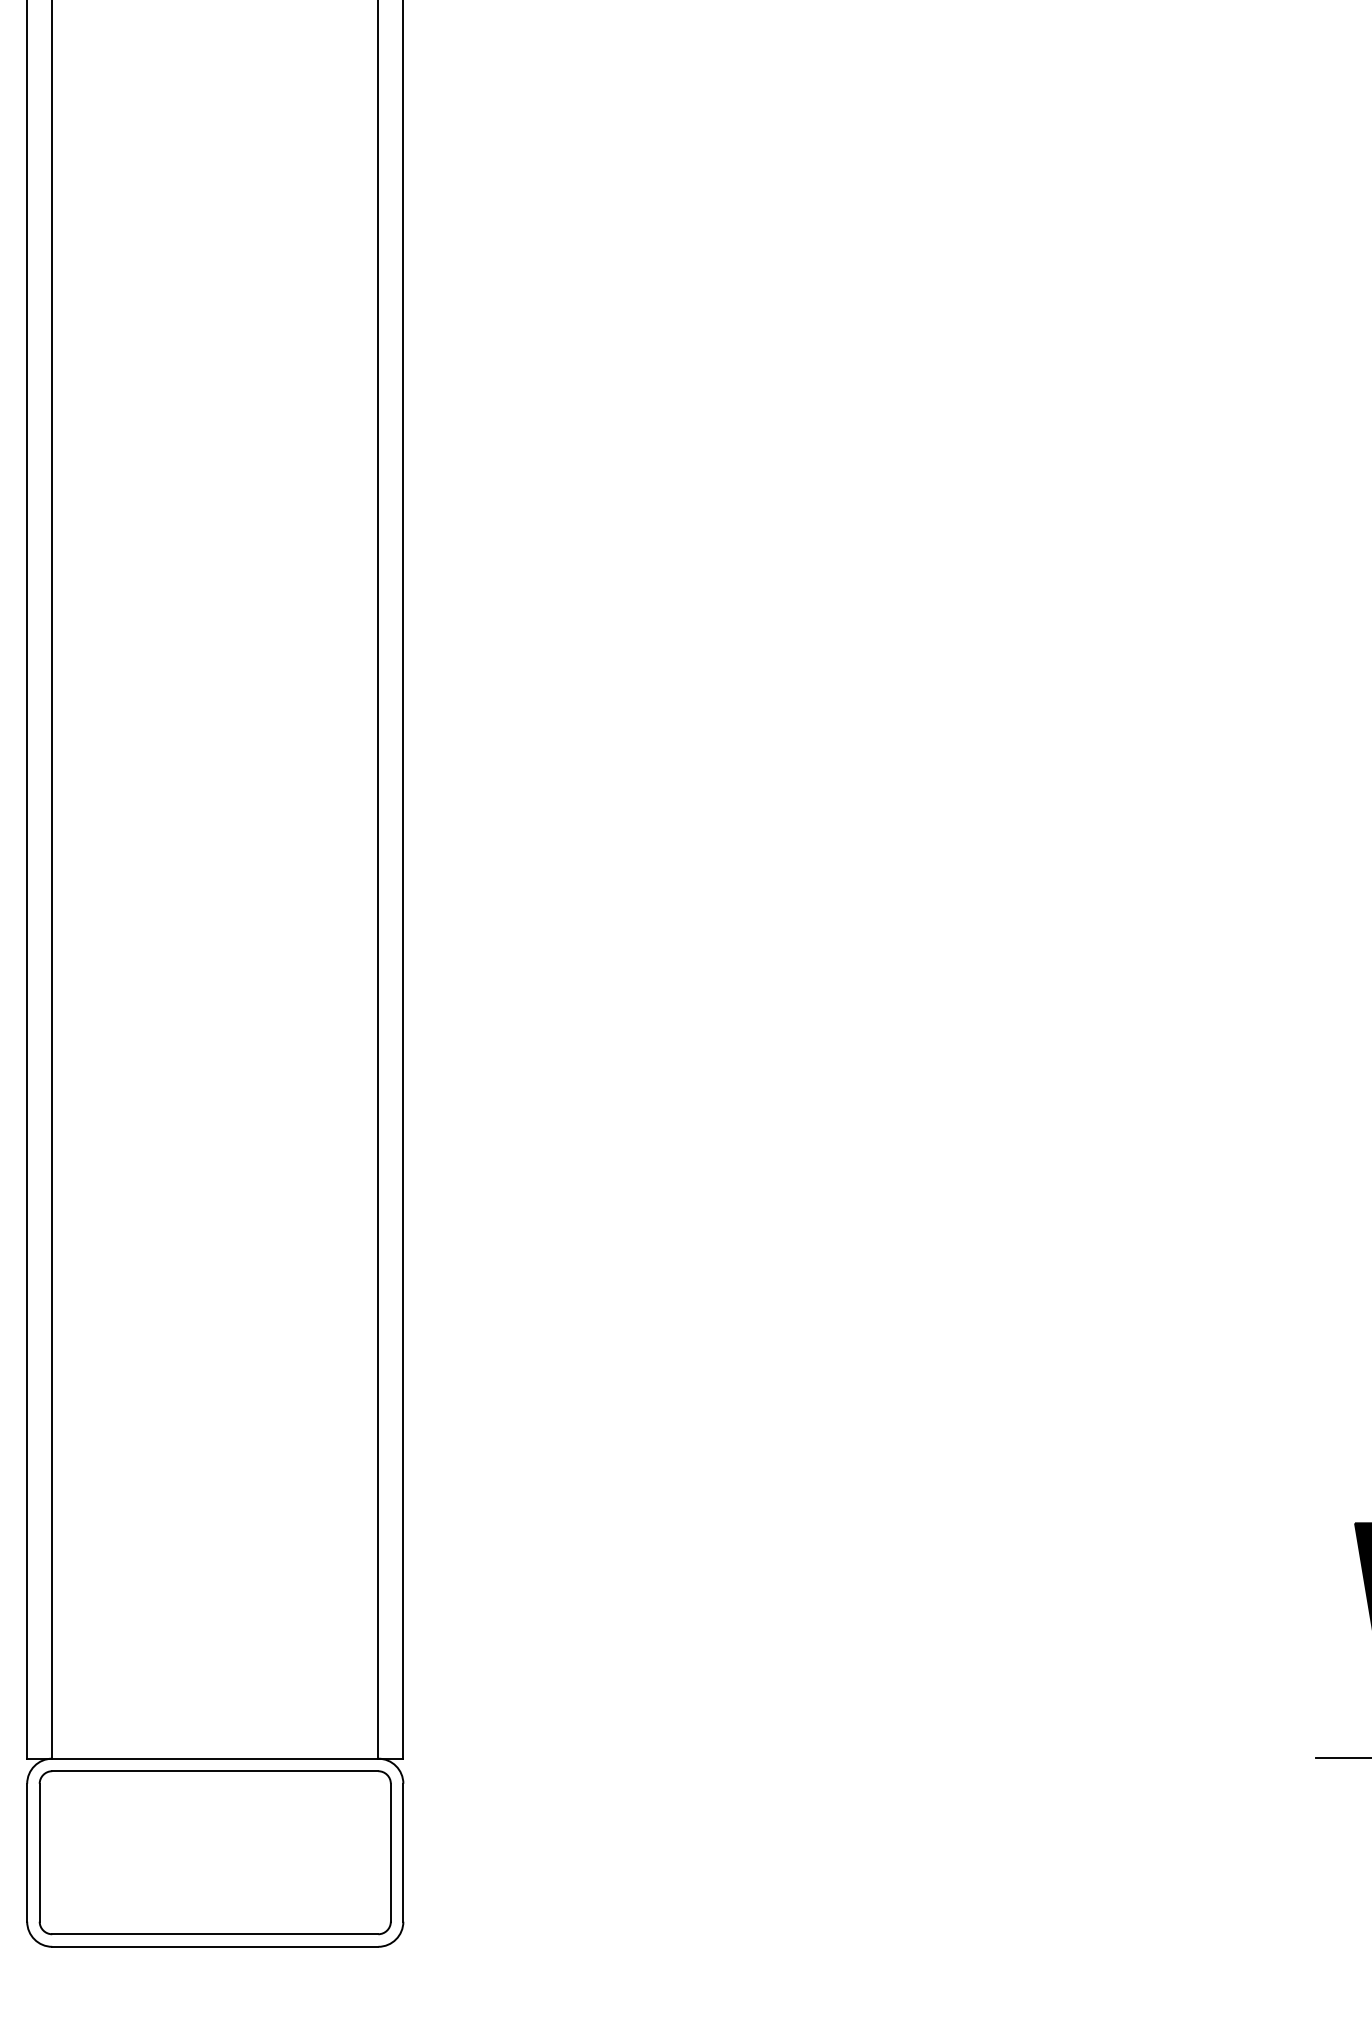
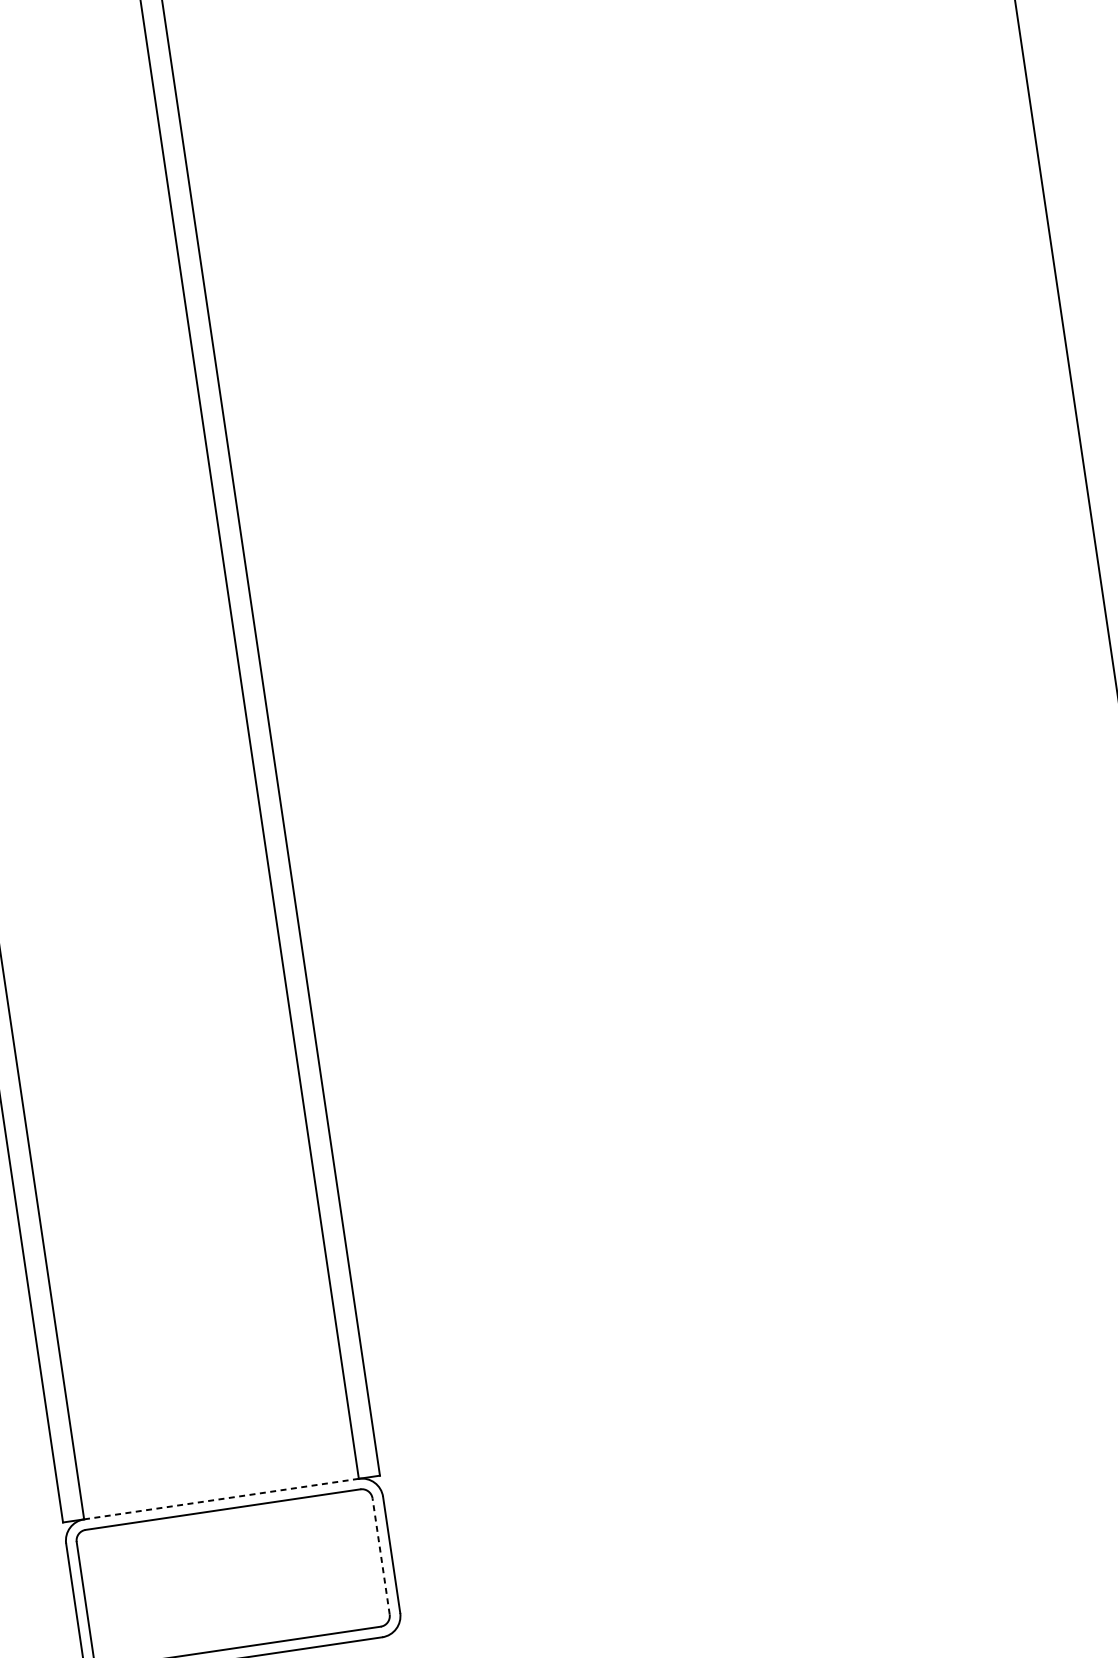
line: (214, 1758) -> (220, 1499), solid -> dashed
line: (390, 1852) -> (380, 1556), solid -> dashed

